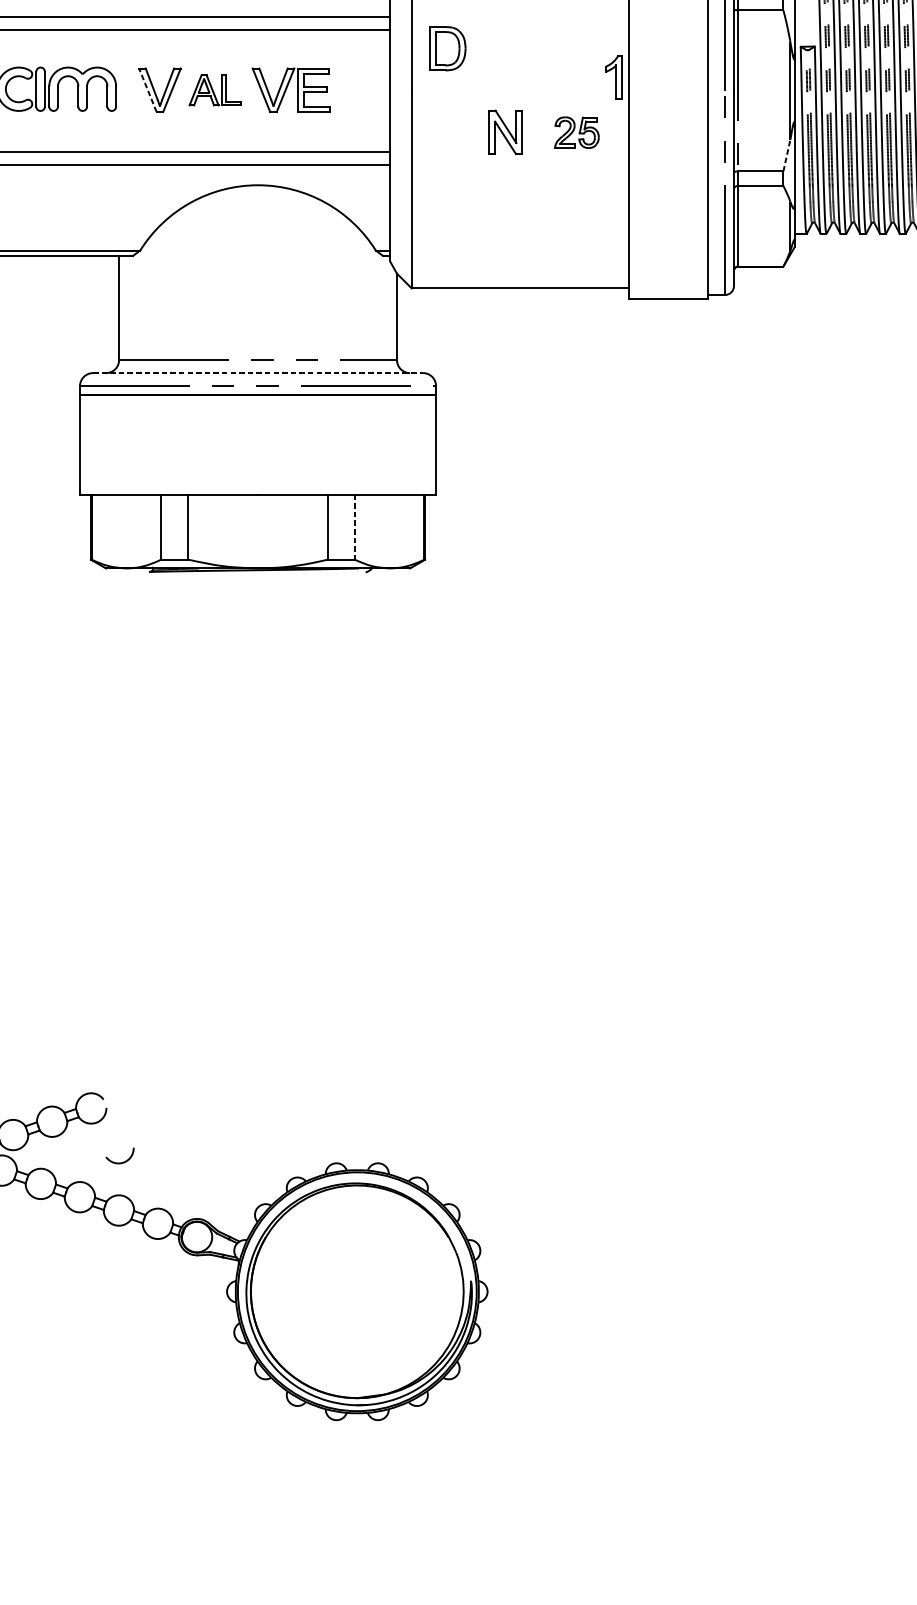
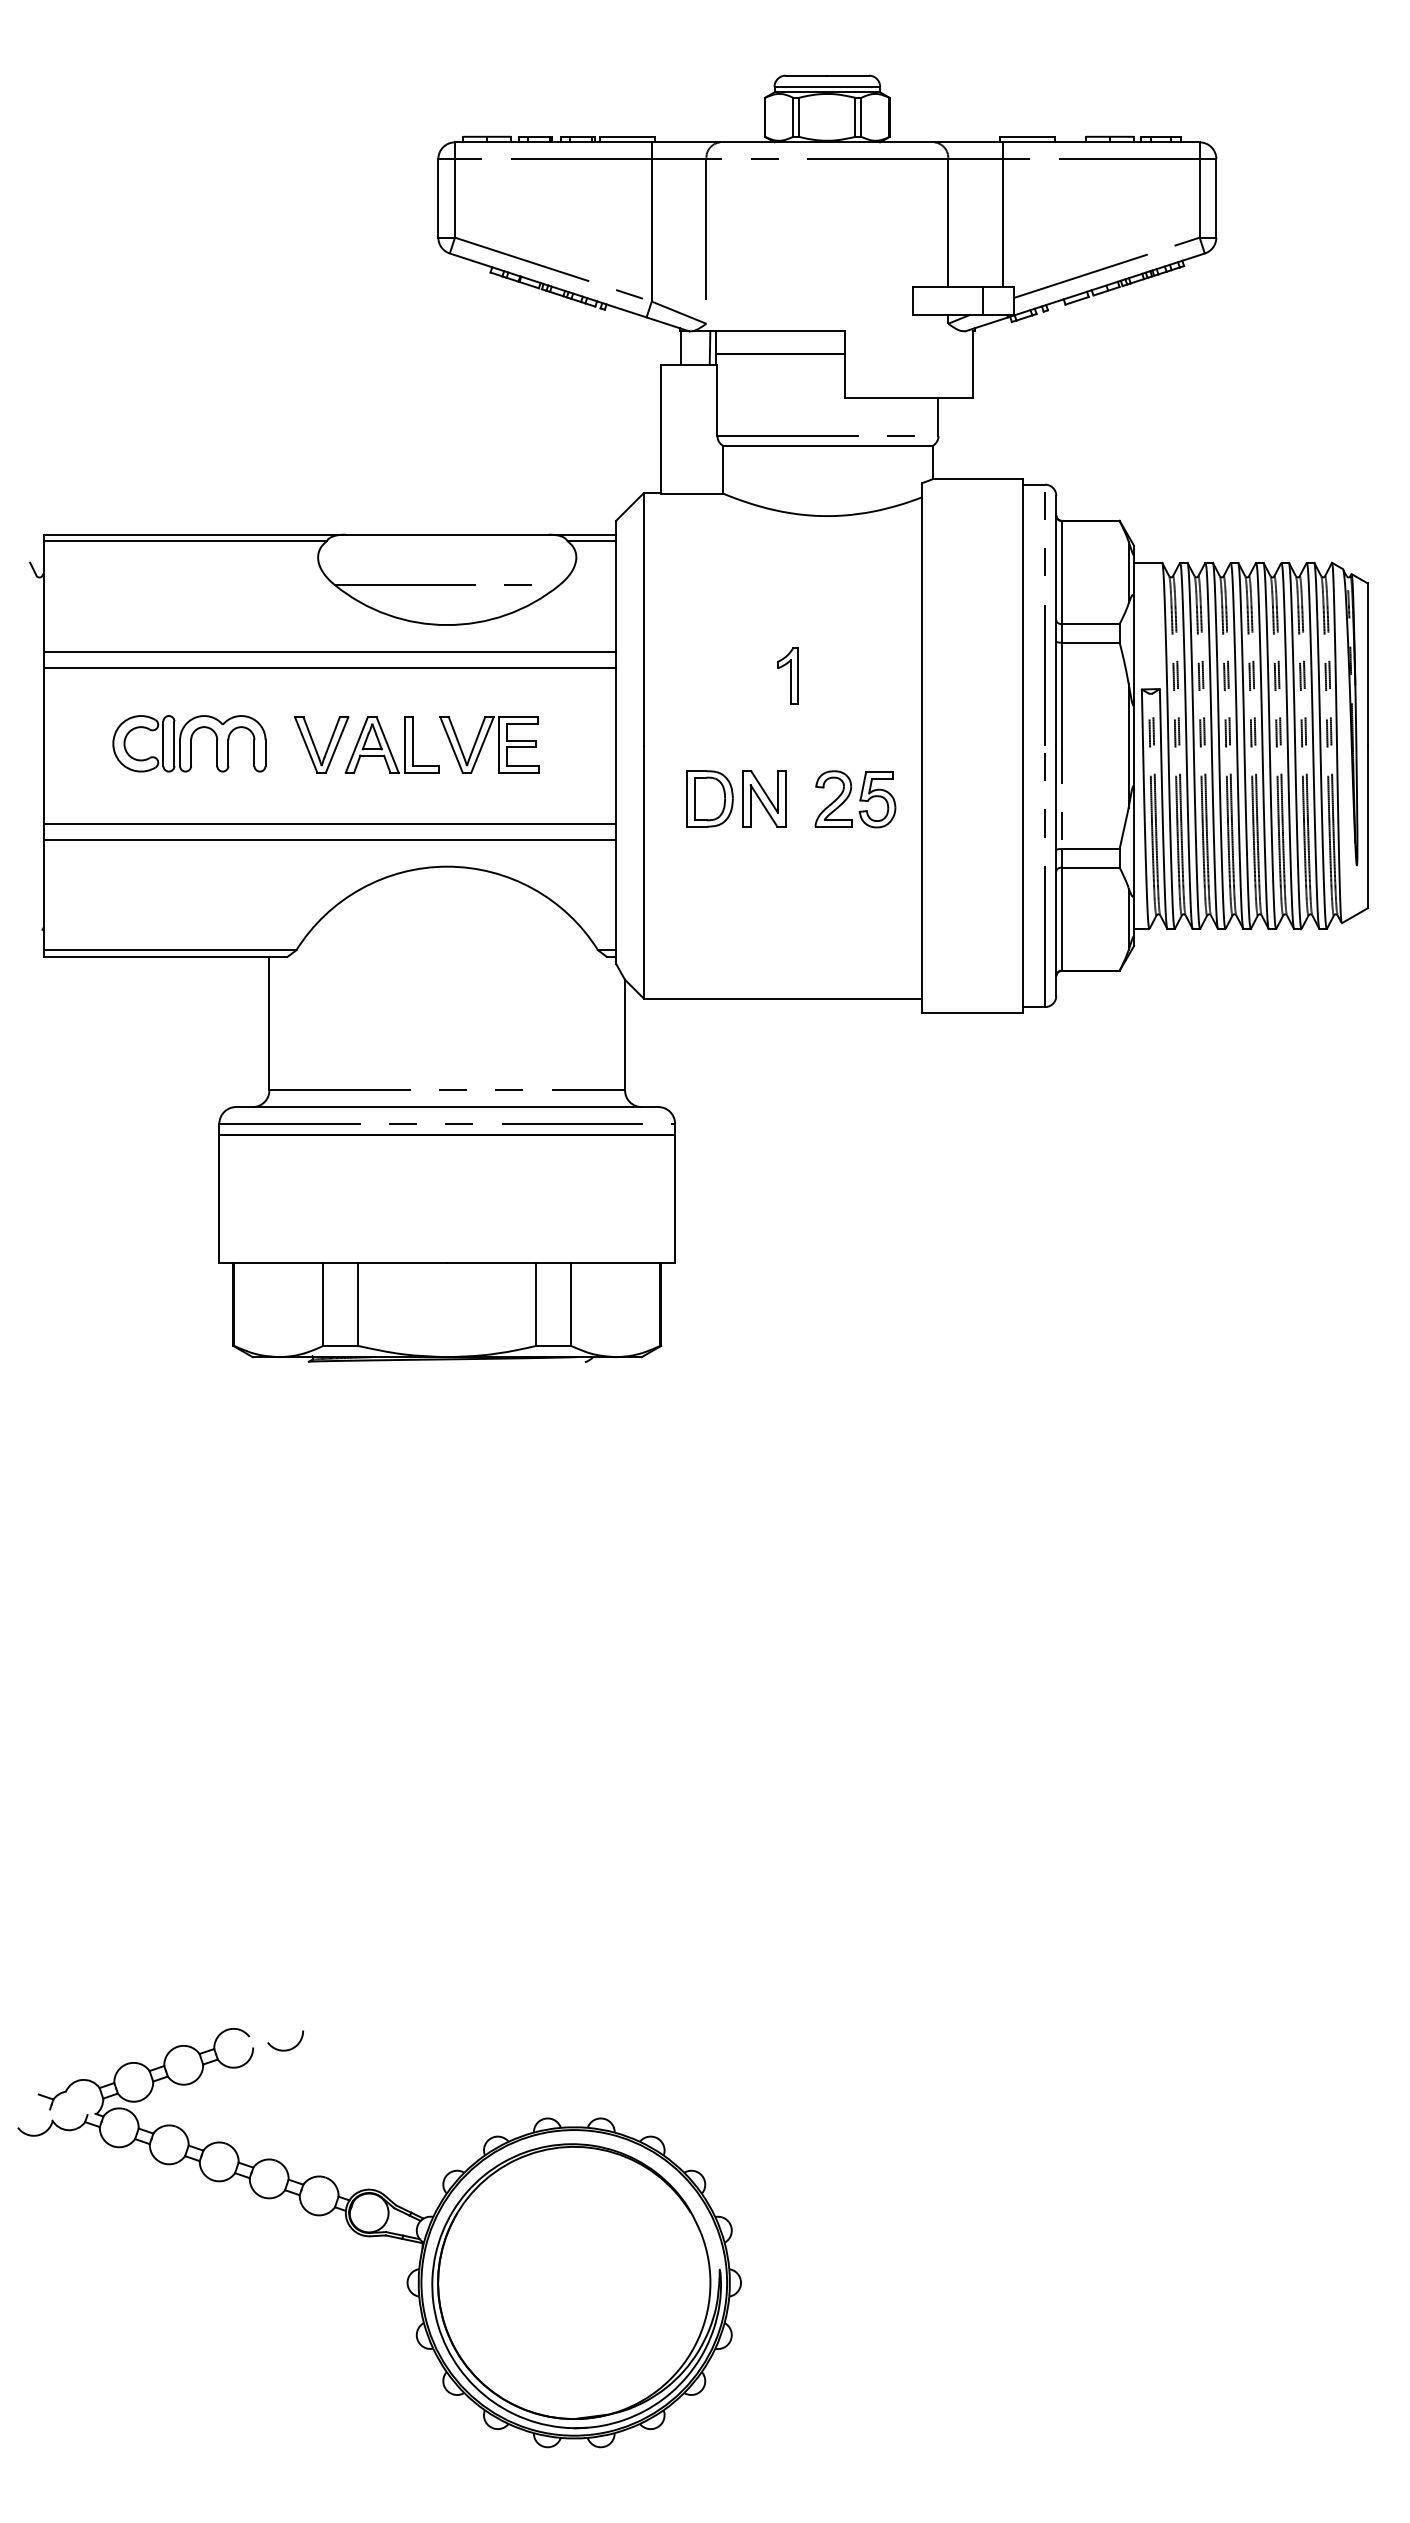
part: (447, 48) -> (709, 798), moved
part: (613, 77) -> (787, 675), moved
part: (214, 89) -> (391, 744), size x1.43
line: (148, 90) -> (306, 745), dashed -> solid
part: (577, 132) -> (855, 799), size x1.43
line: (787, 155) -> (1124, 828), dashed -> solid
line: (258, 373) -> (447, 1107), dashed -> solid
line: (355, 527) -> (571, 1304), dashed -> solid
arc: (123, 1161) -> (289, 2048), moved

